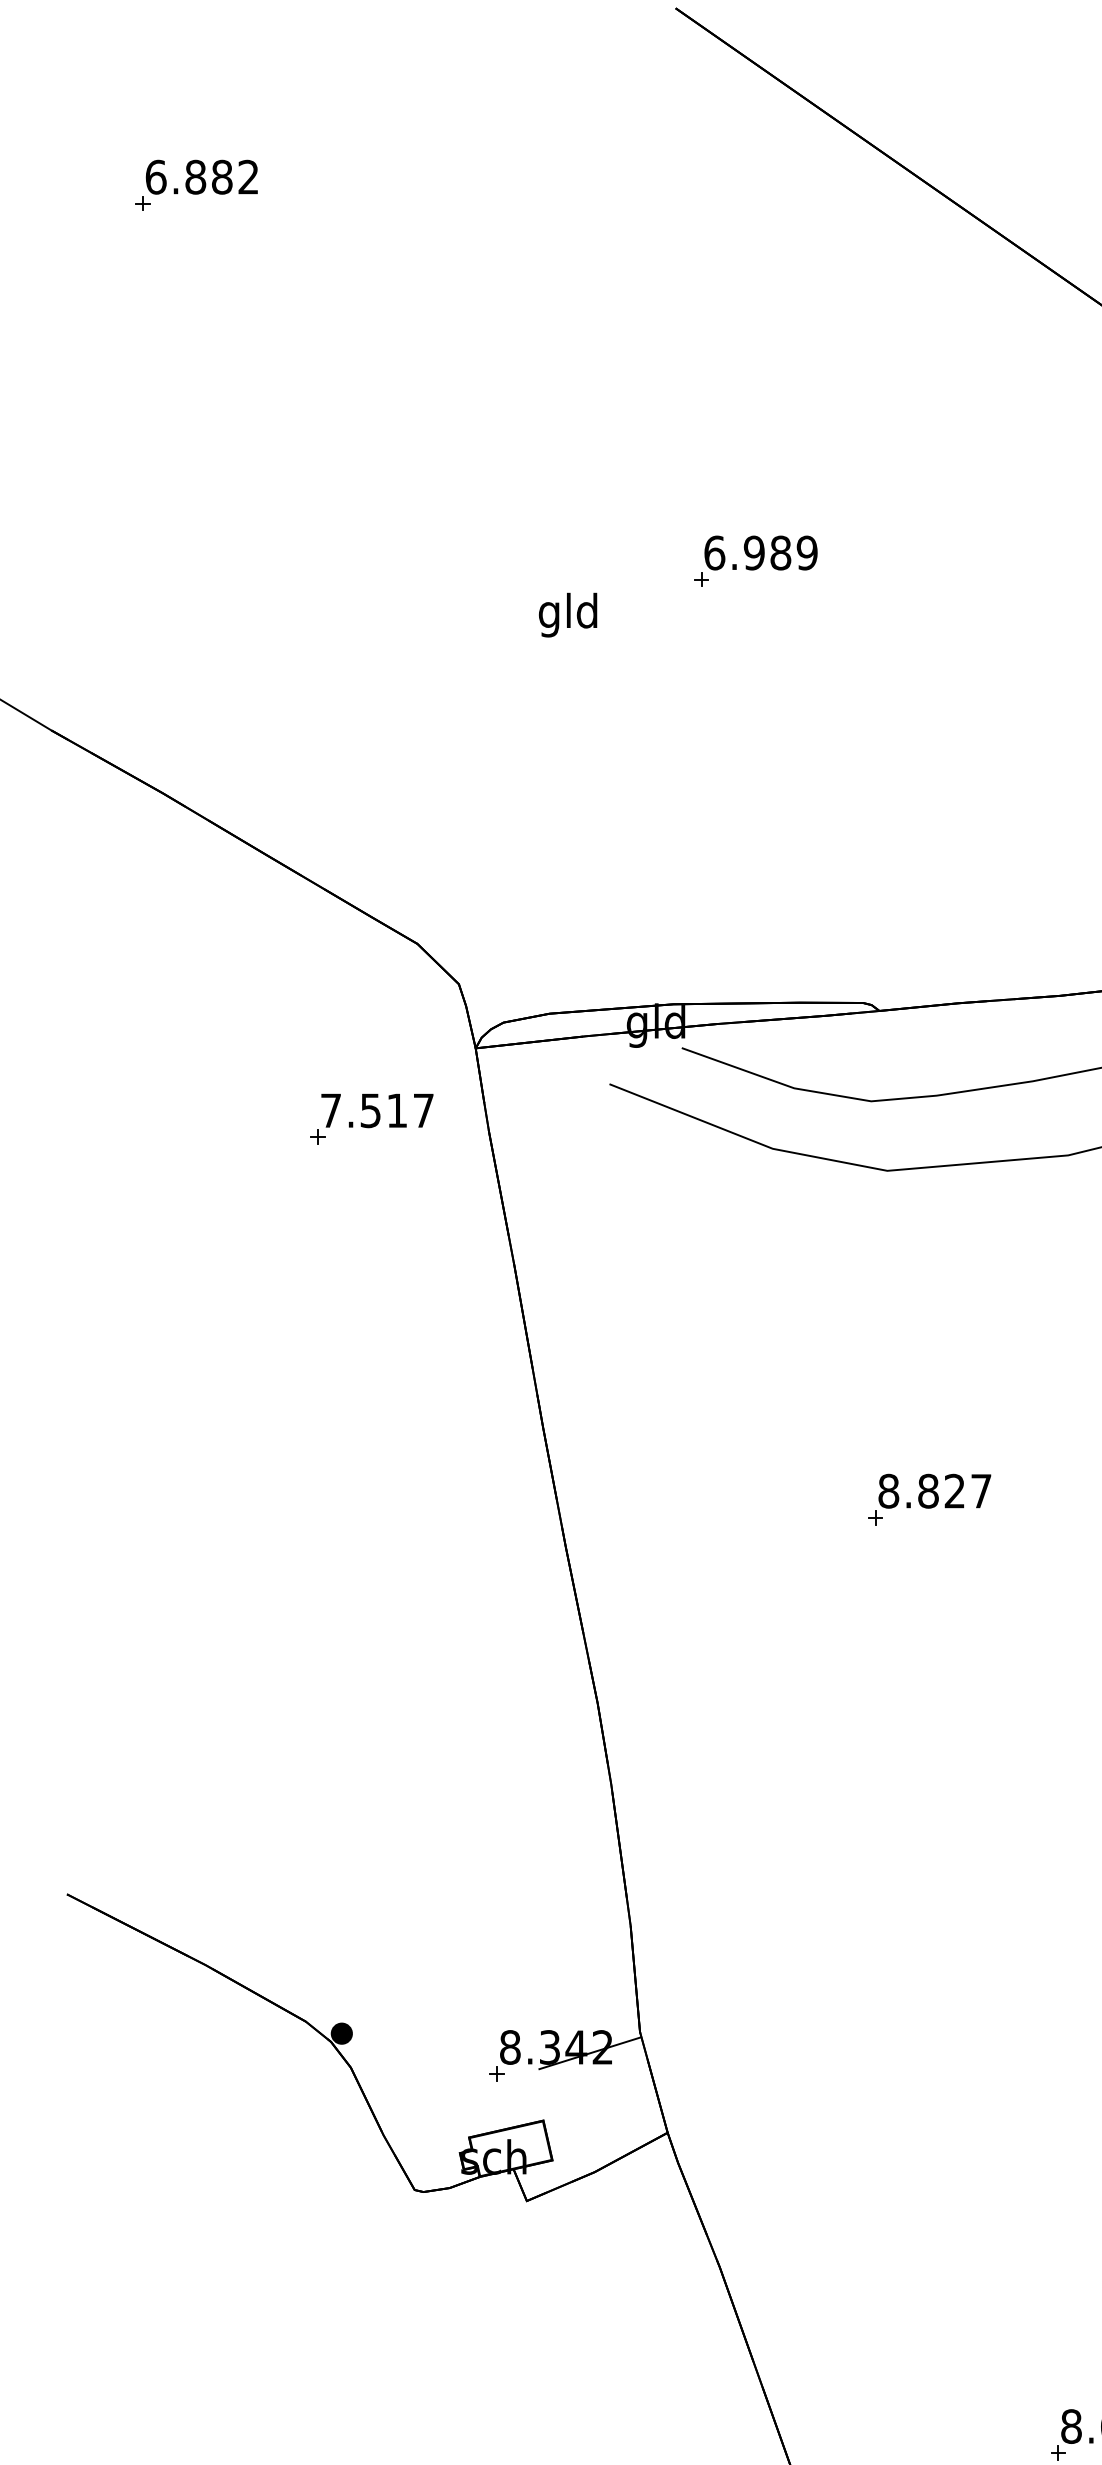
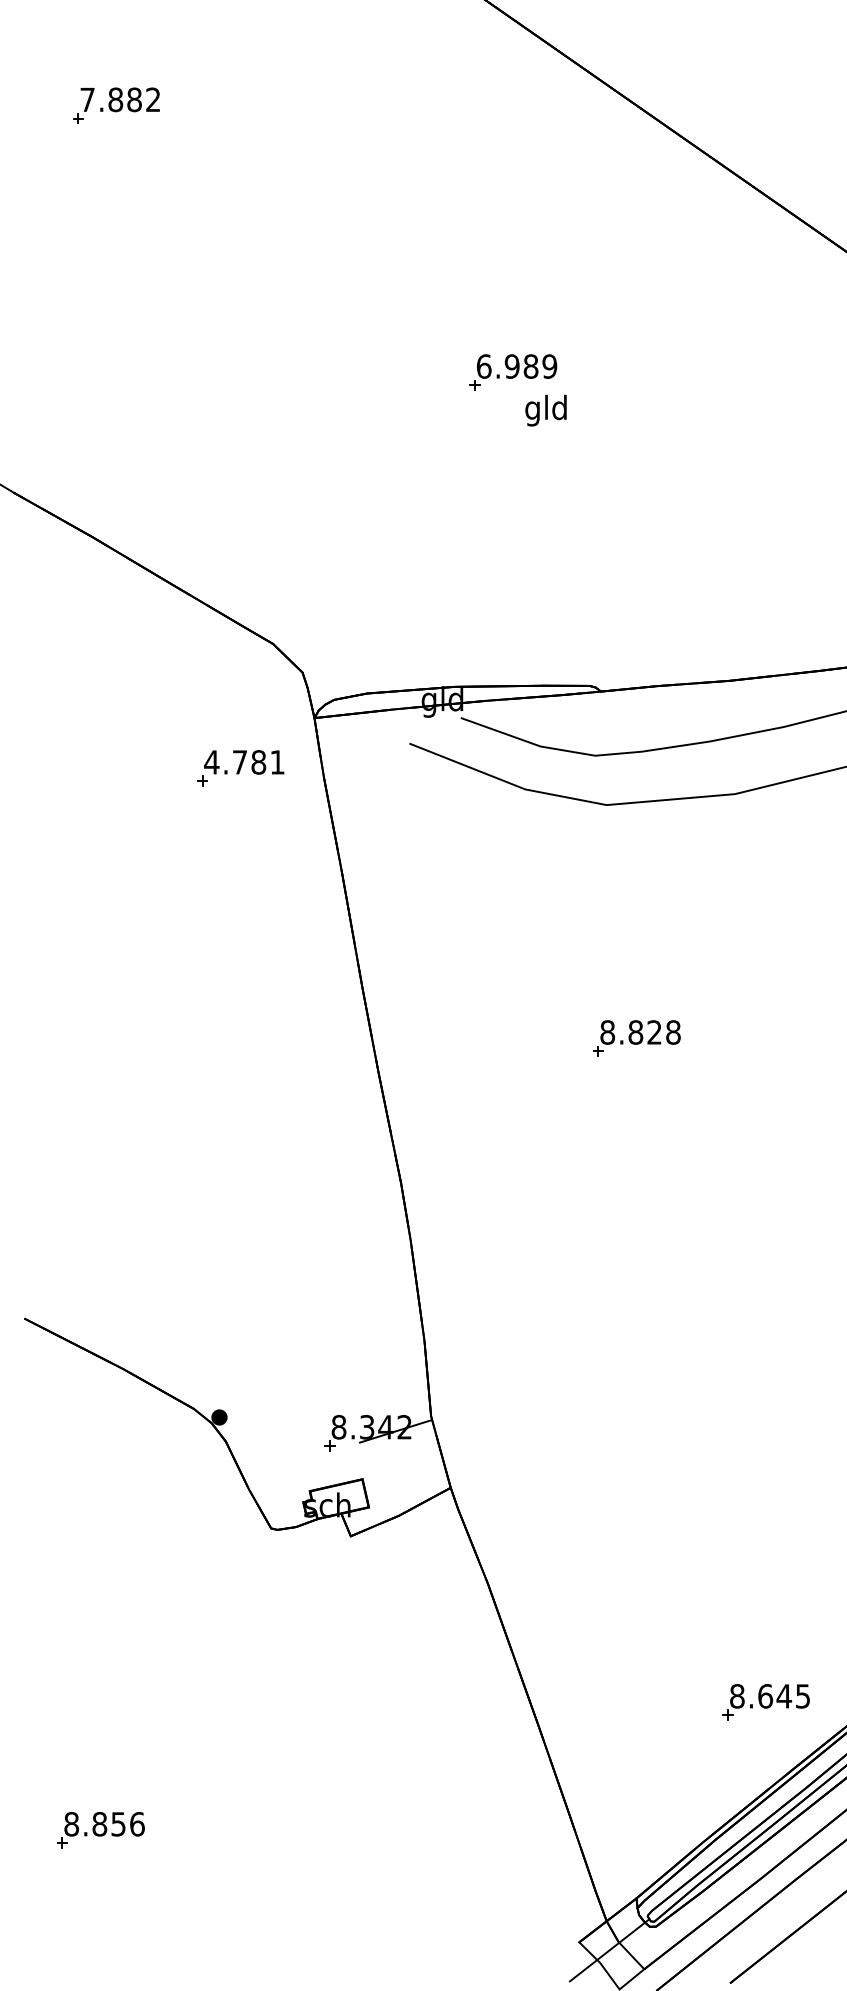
text: (155, 176) -> (87, 99), 6.882 -> 7.882
text: (567, 614) -> (545, 410), moved
text: (377, 1110) -> (244, 762), 7.517 -> 4.781
text: (981, 1491) -> (673, 1032), 8.827 -> 8.828

